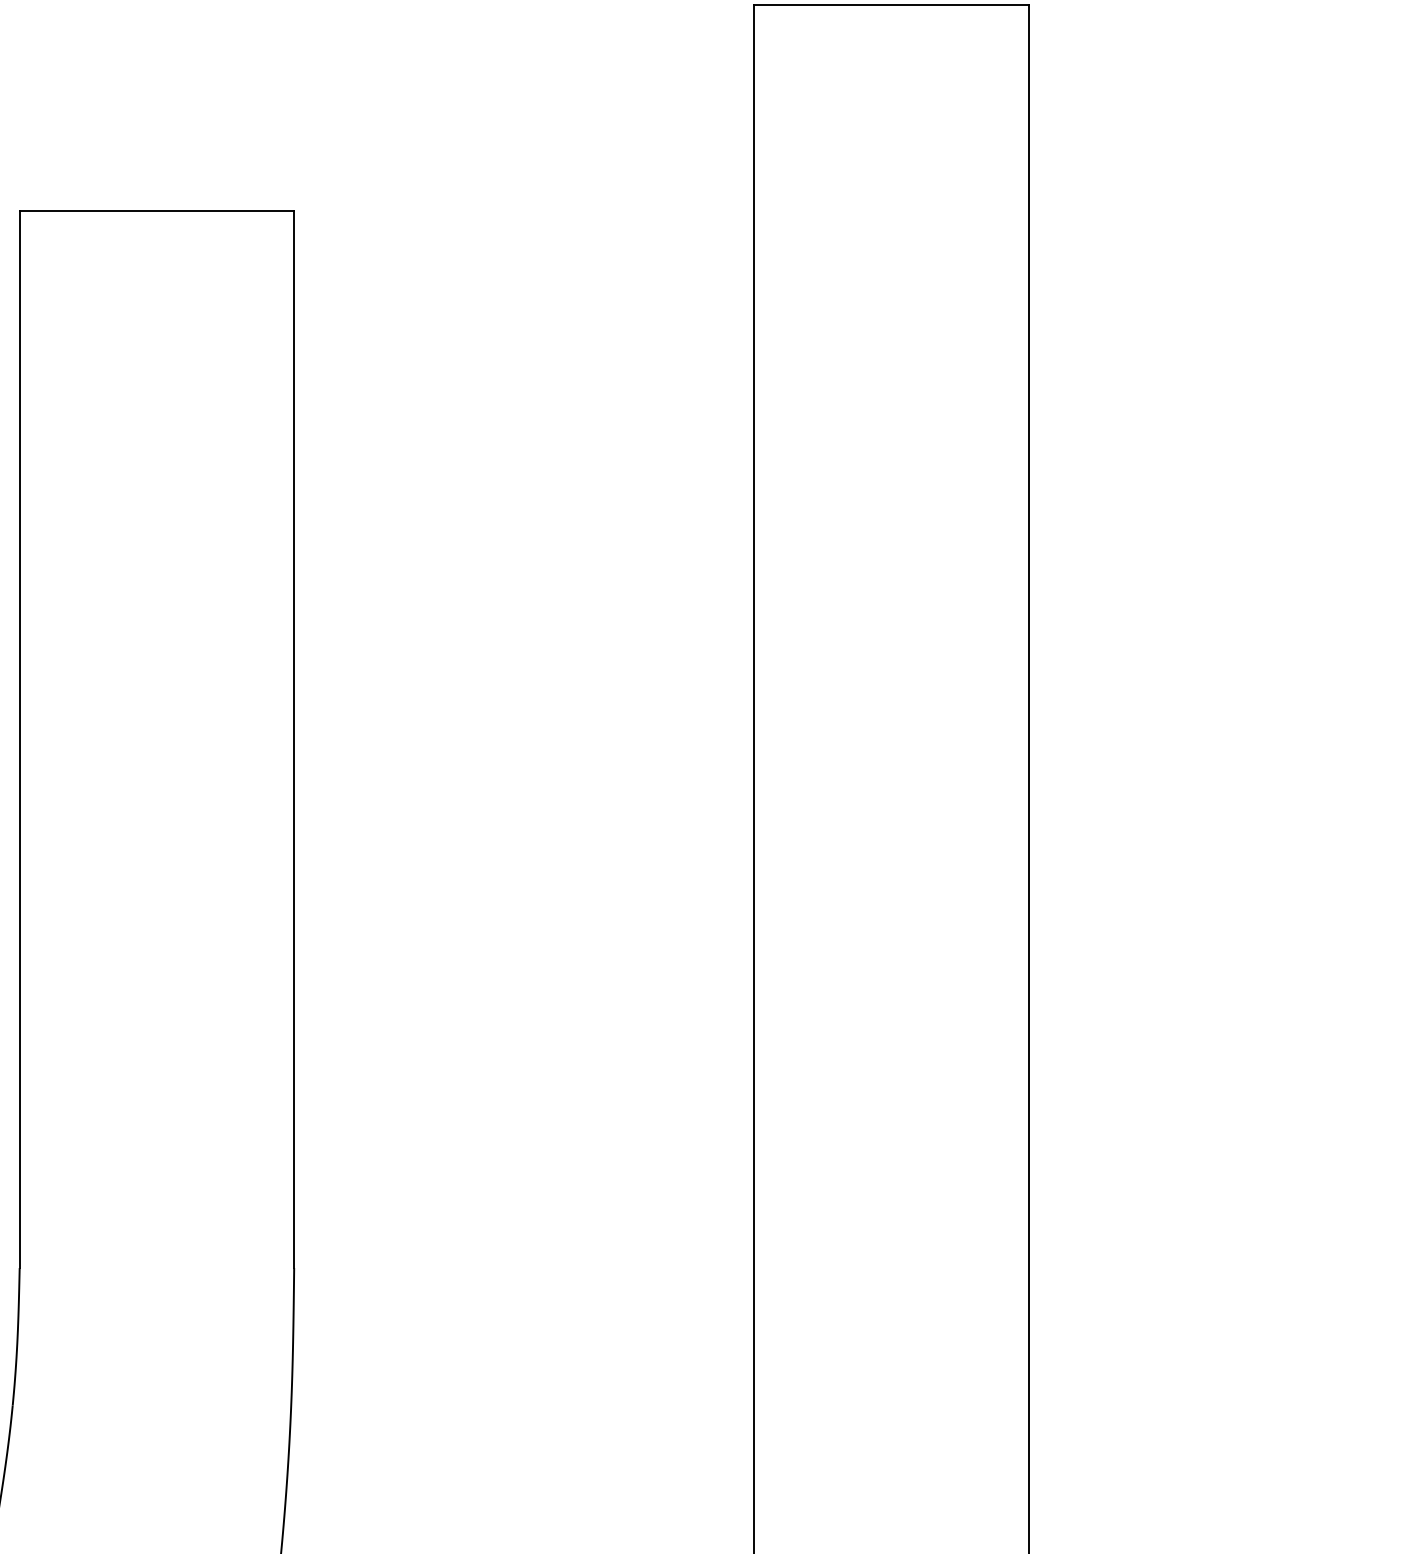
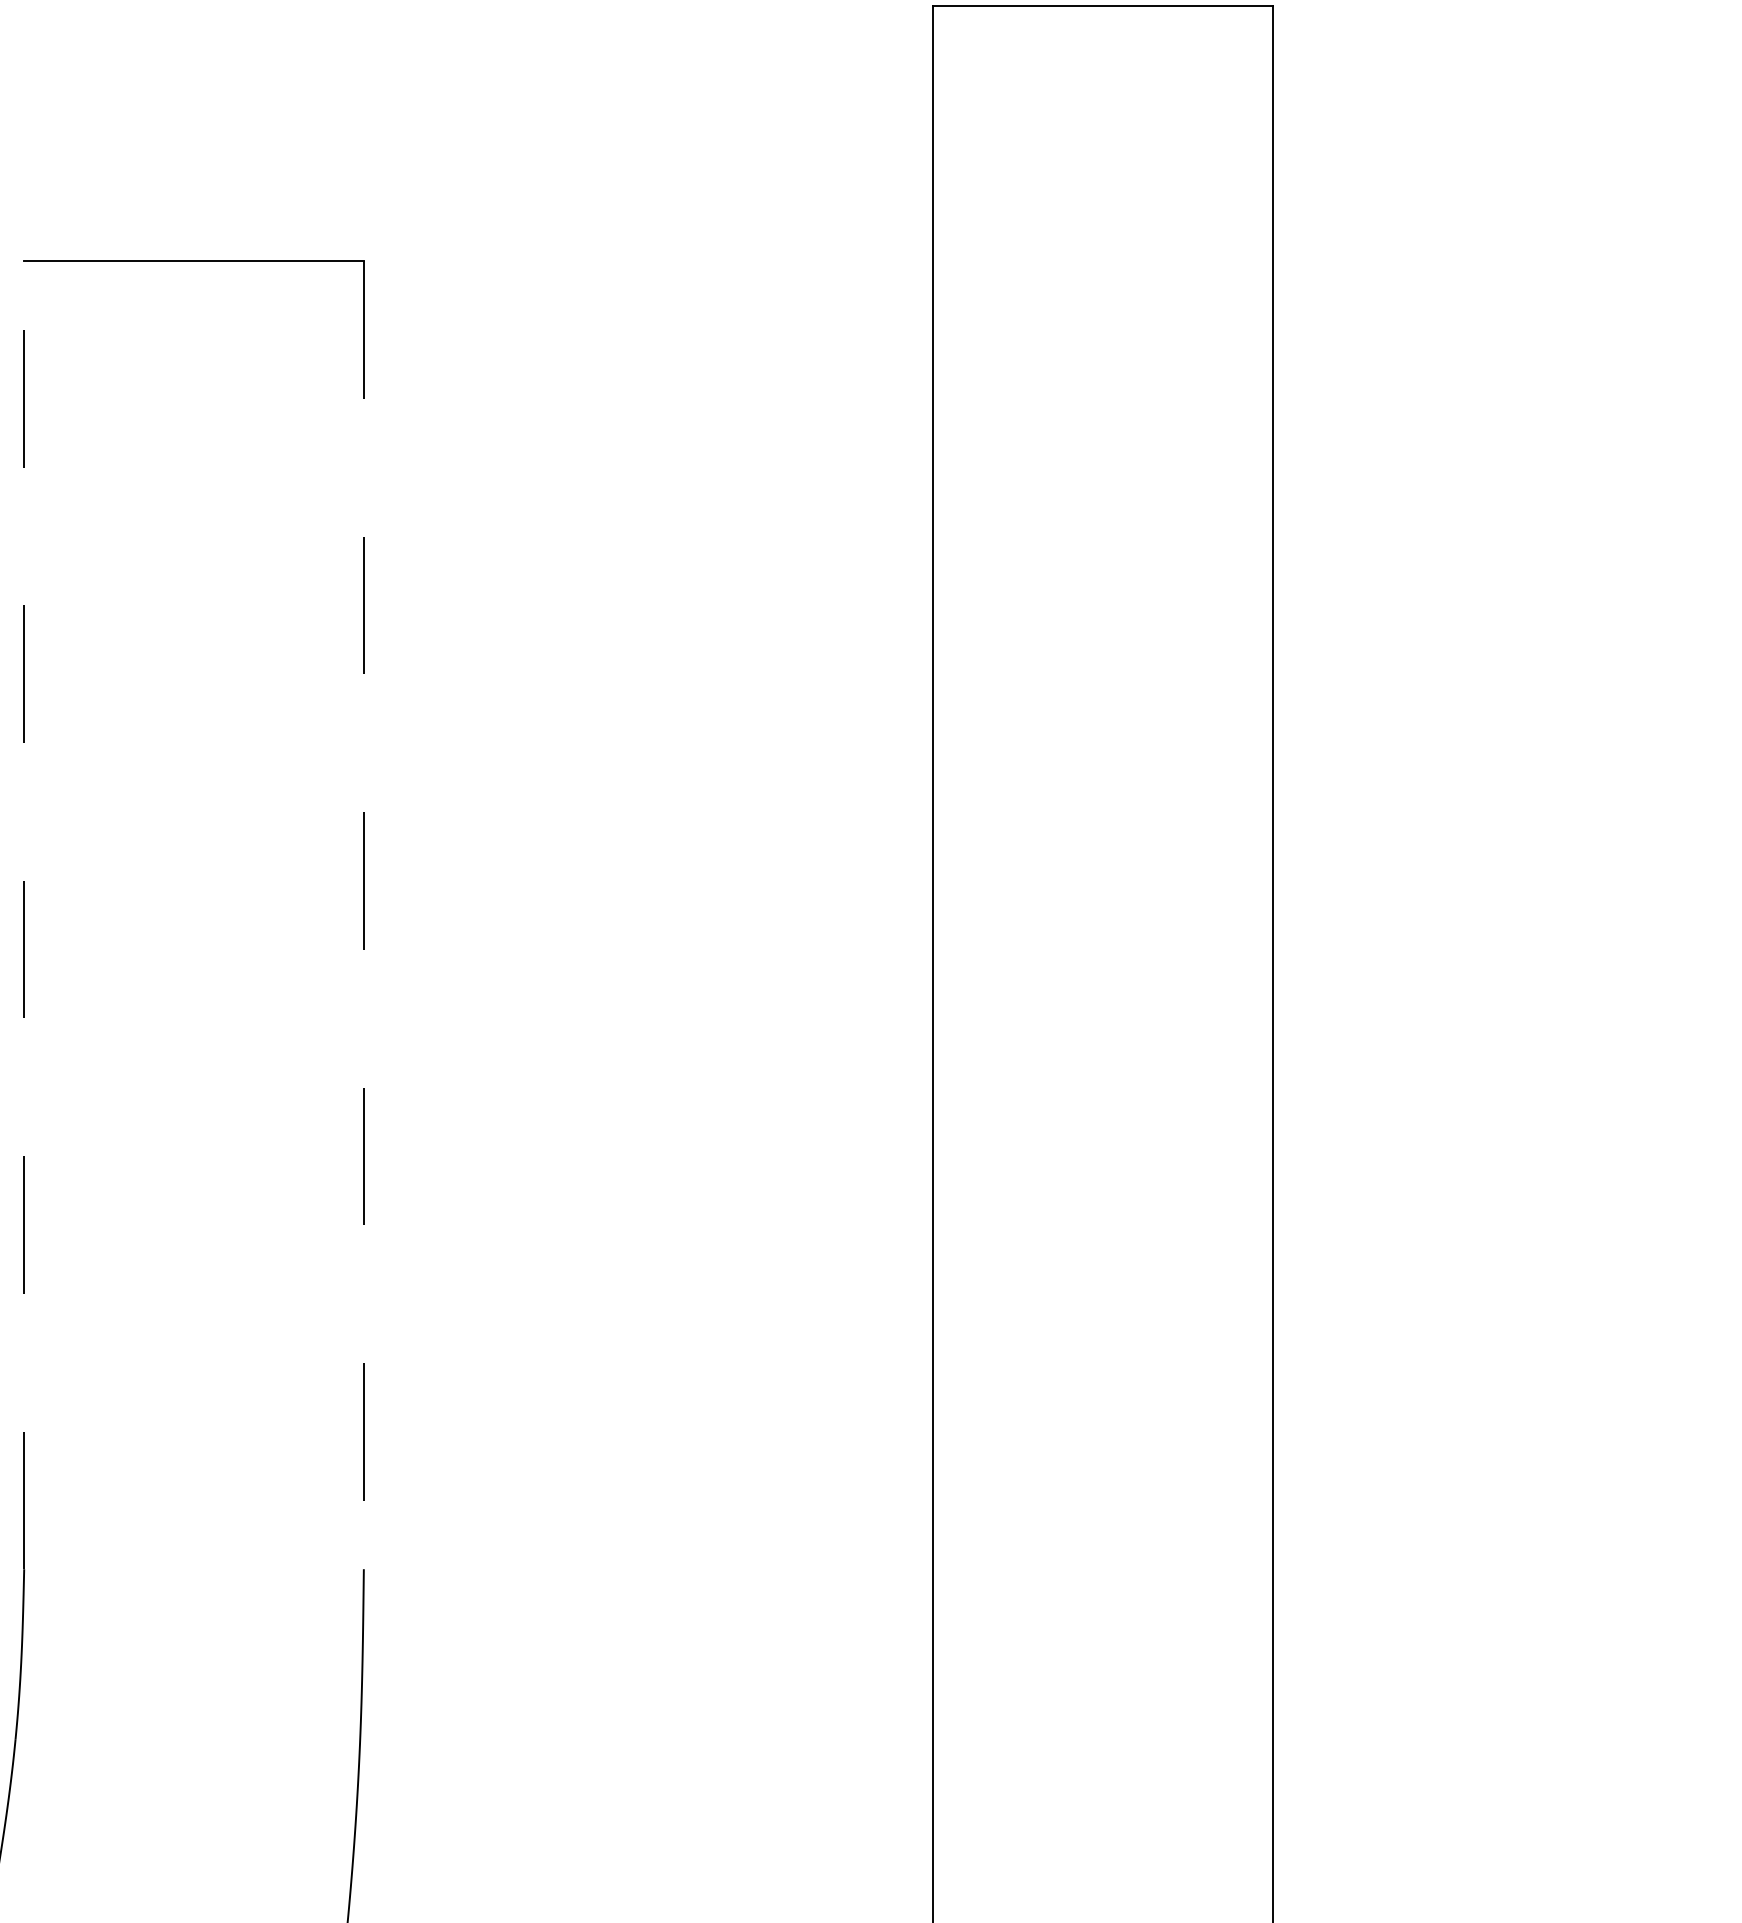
line: (19, 739) -> (24, 915), solid -> dashed
line: (293, 739) -> (363, 915), solid -> dashed

